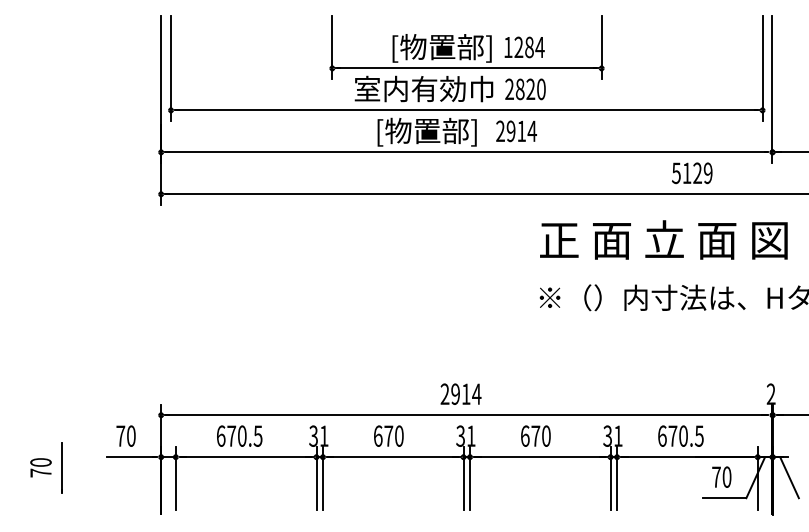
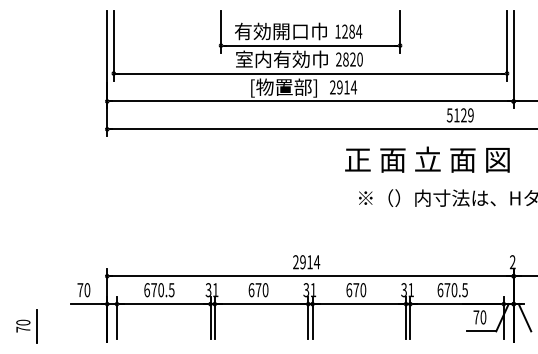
text: (421, 47) -> (280, 31), [物置部] -> 有効開口巾
text: (663, 239) -> (427, 159), moved
part: (45, 468) -> (26, 326), moved

